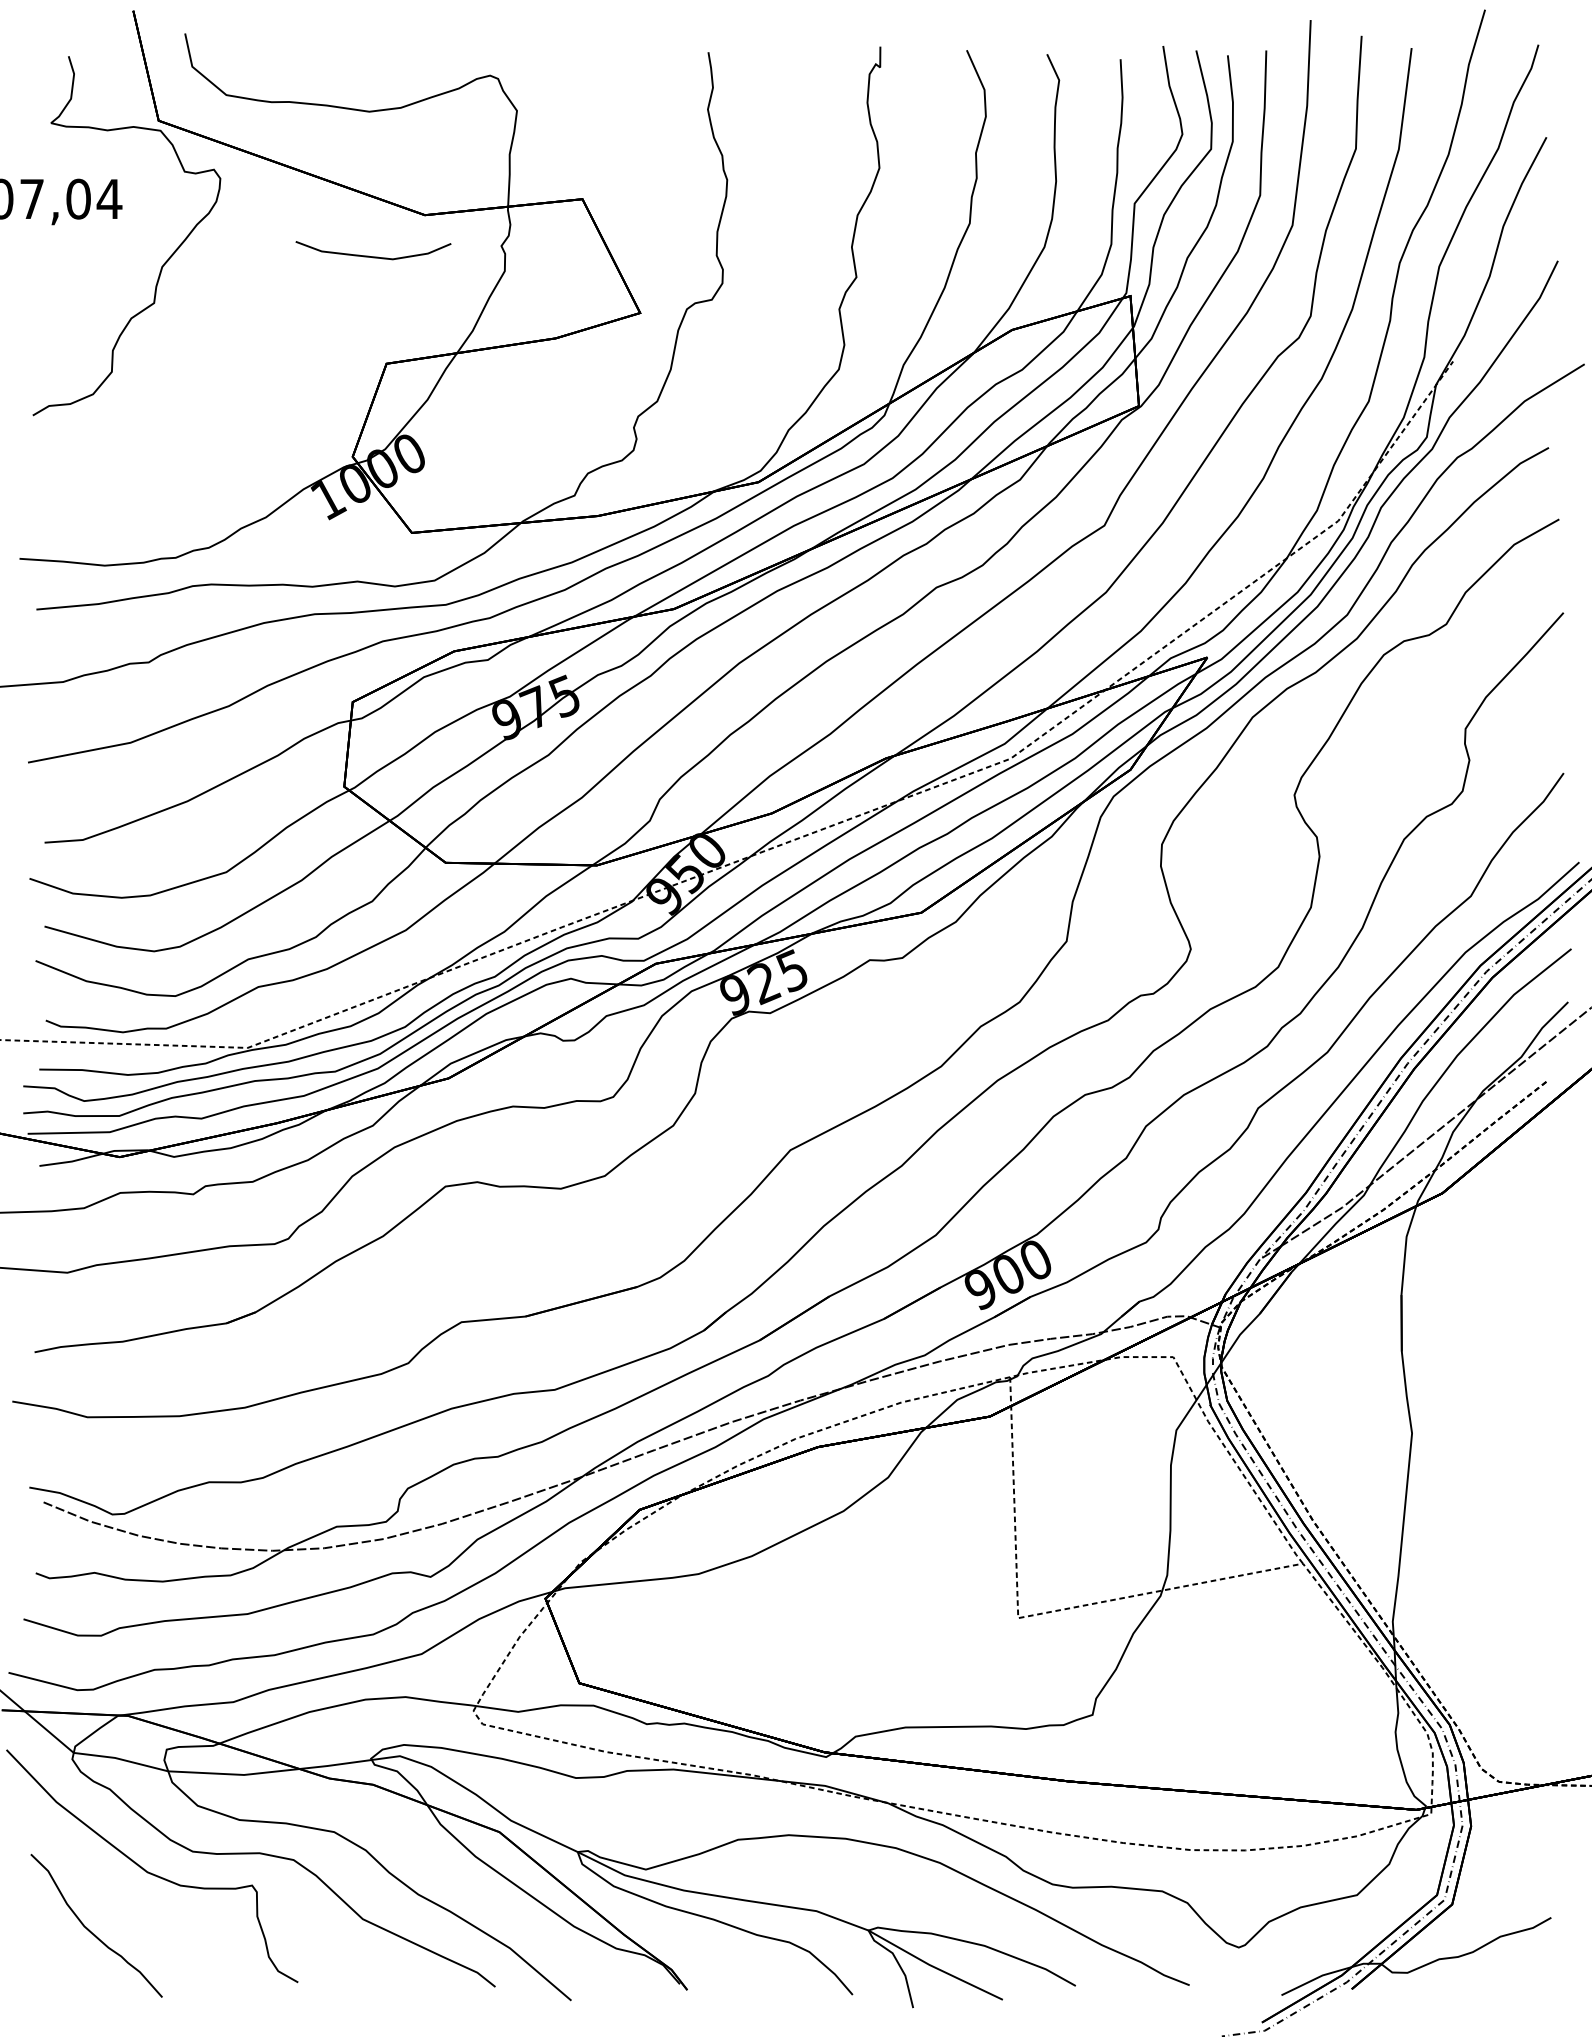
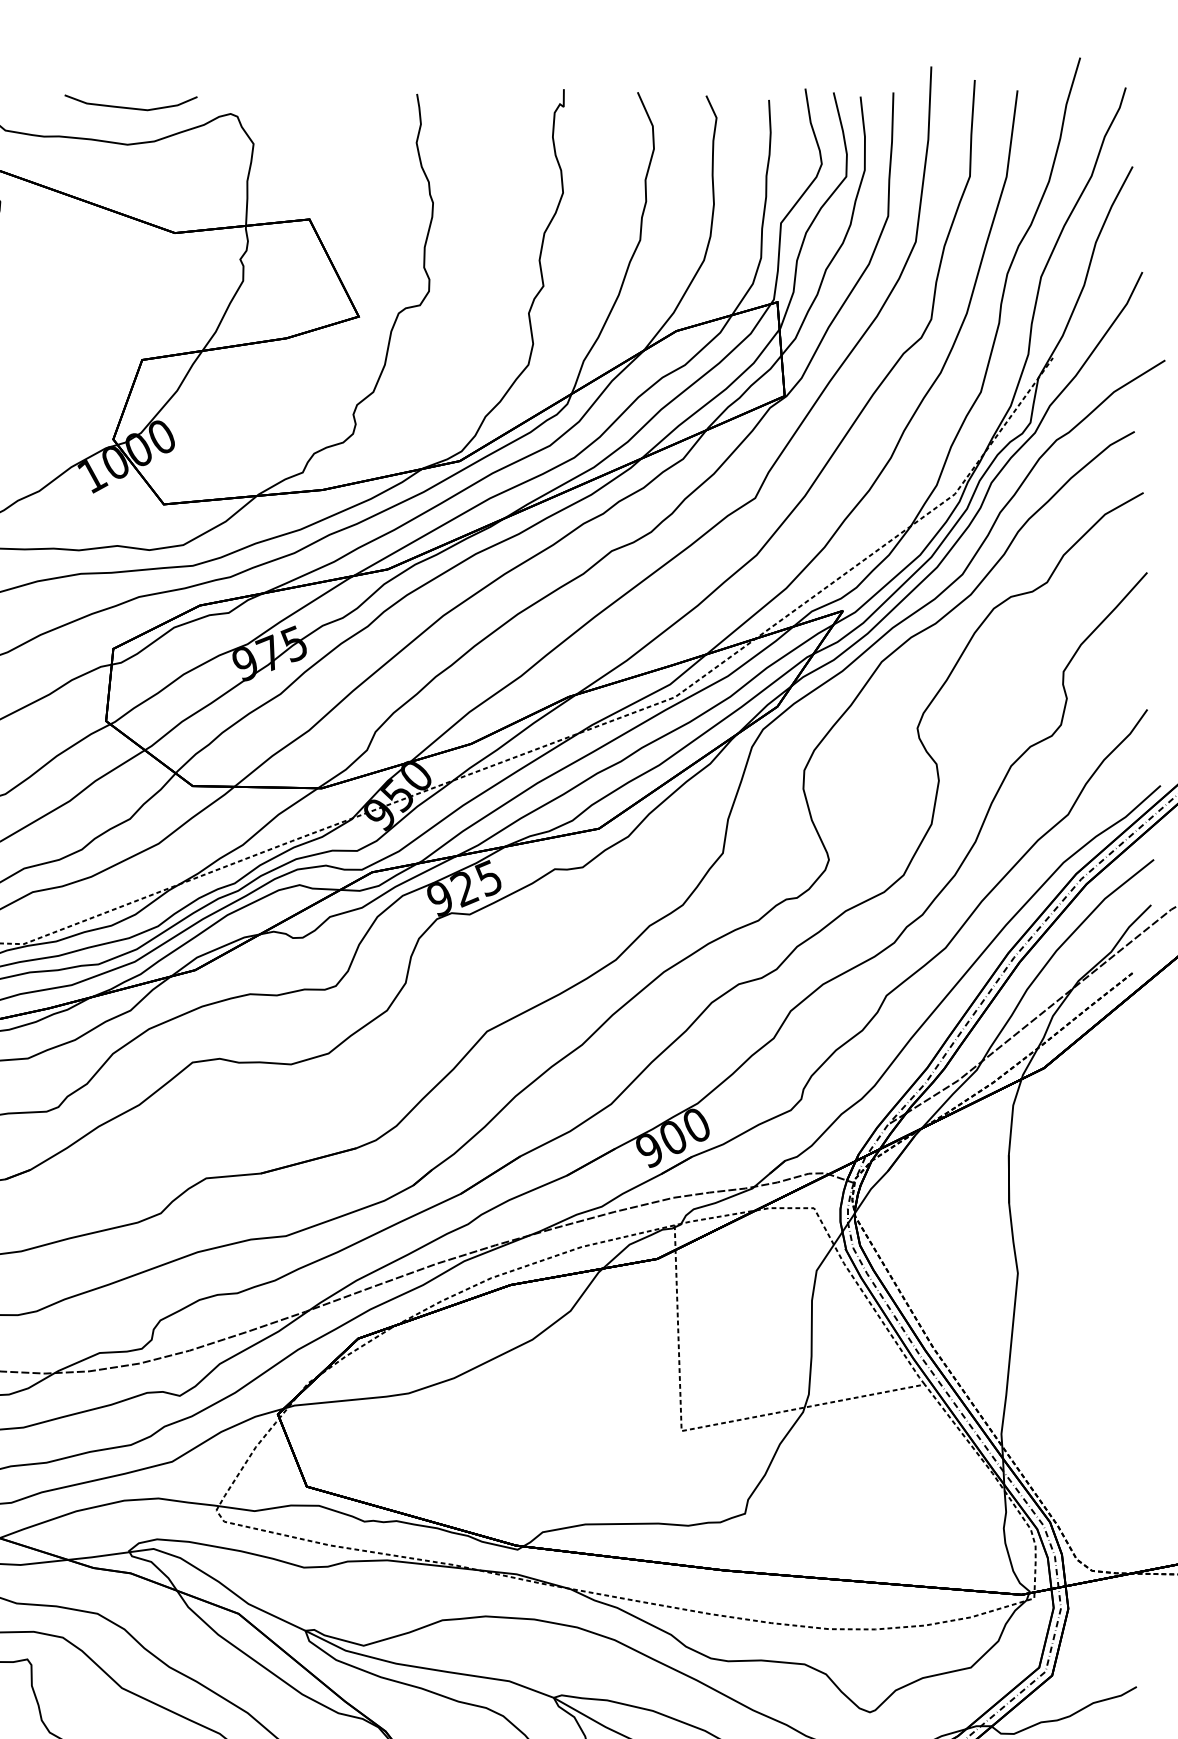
curve: (373, 256) -> (131, 107), moved

